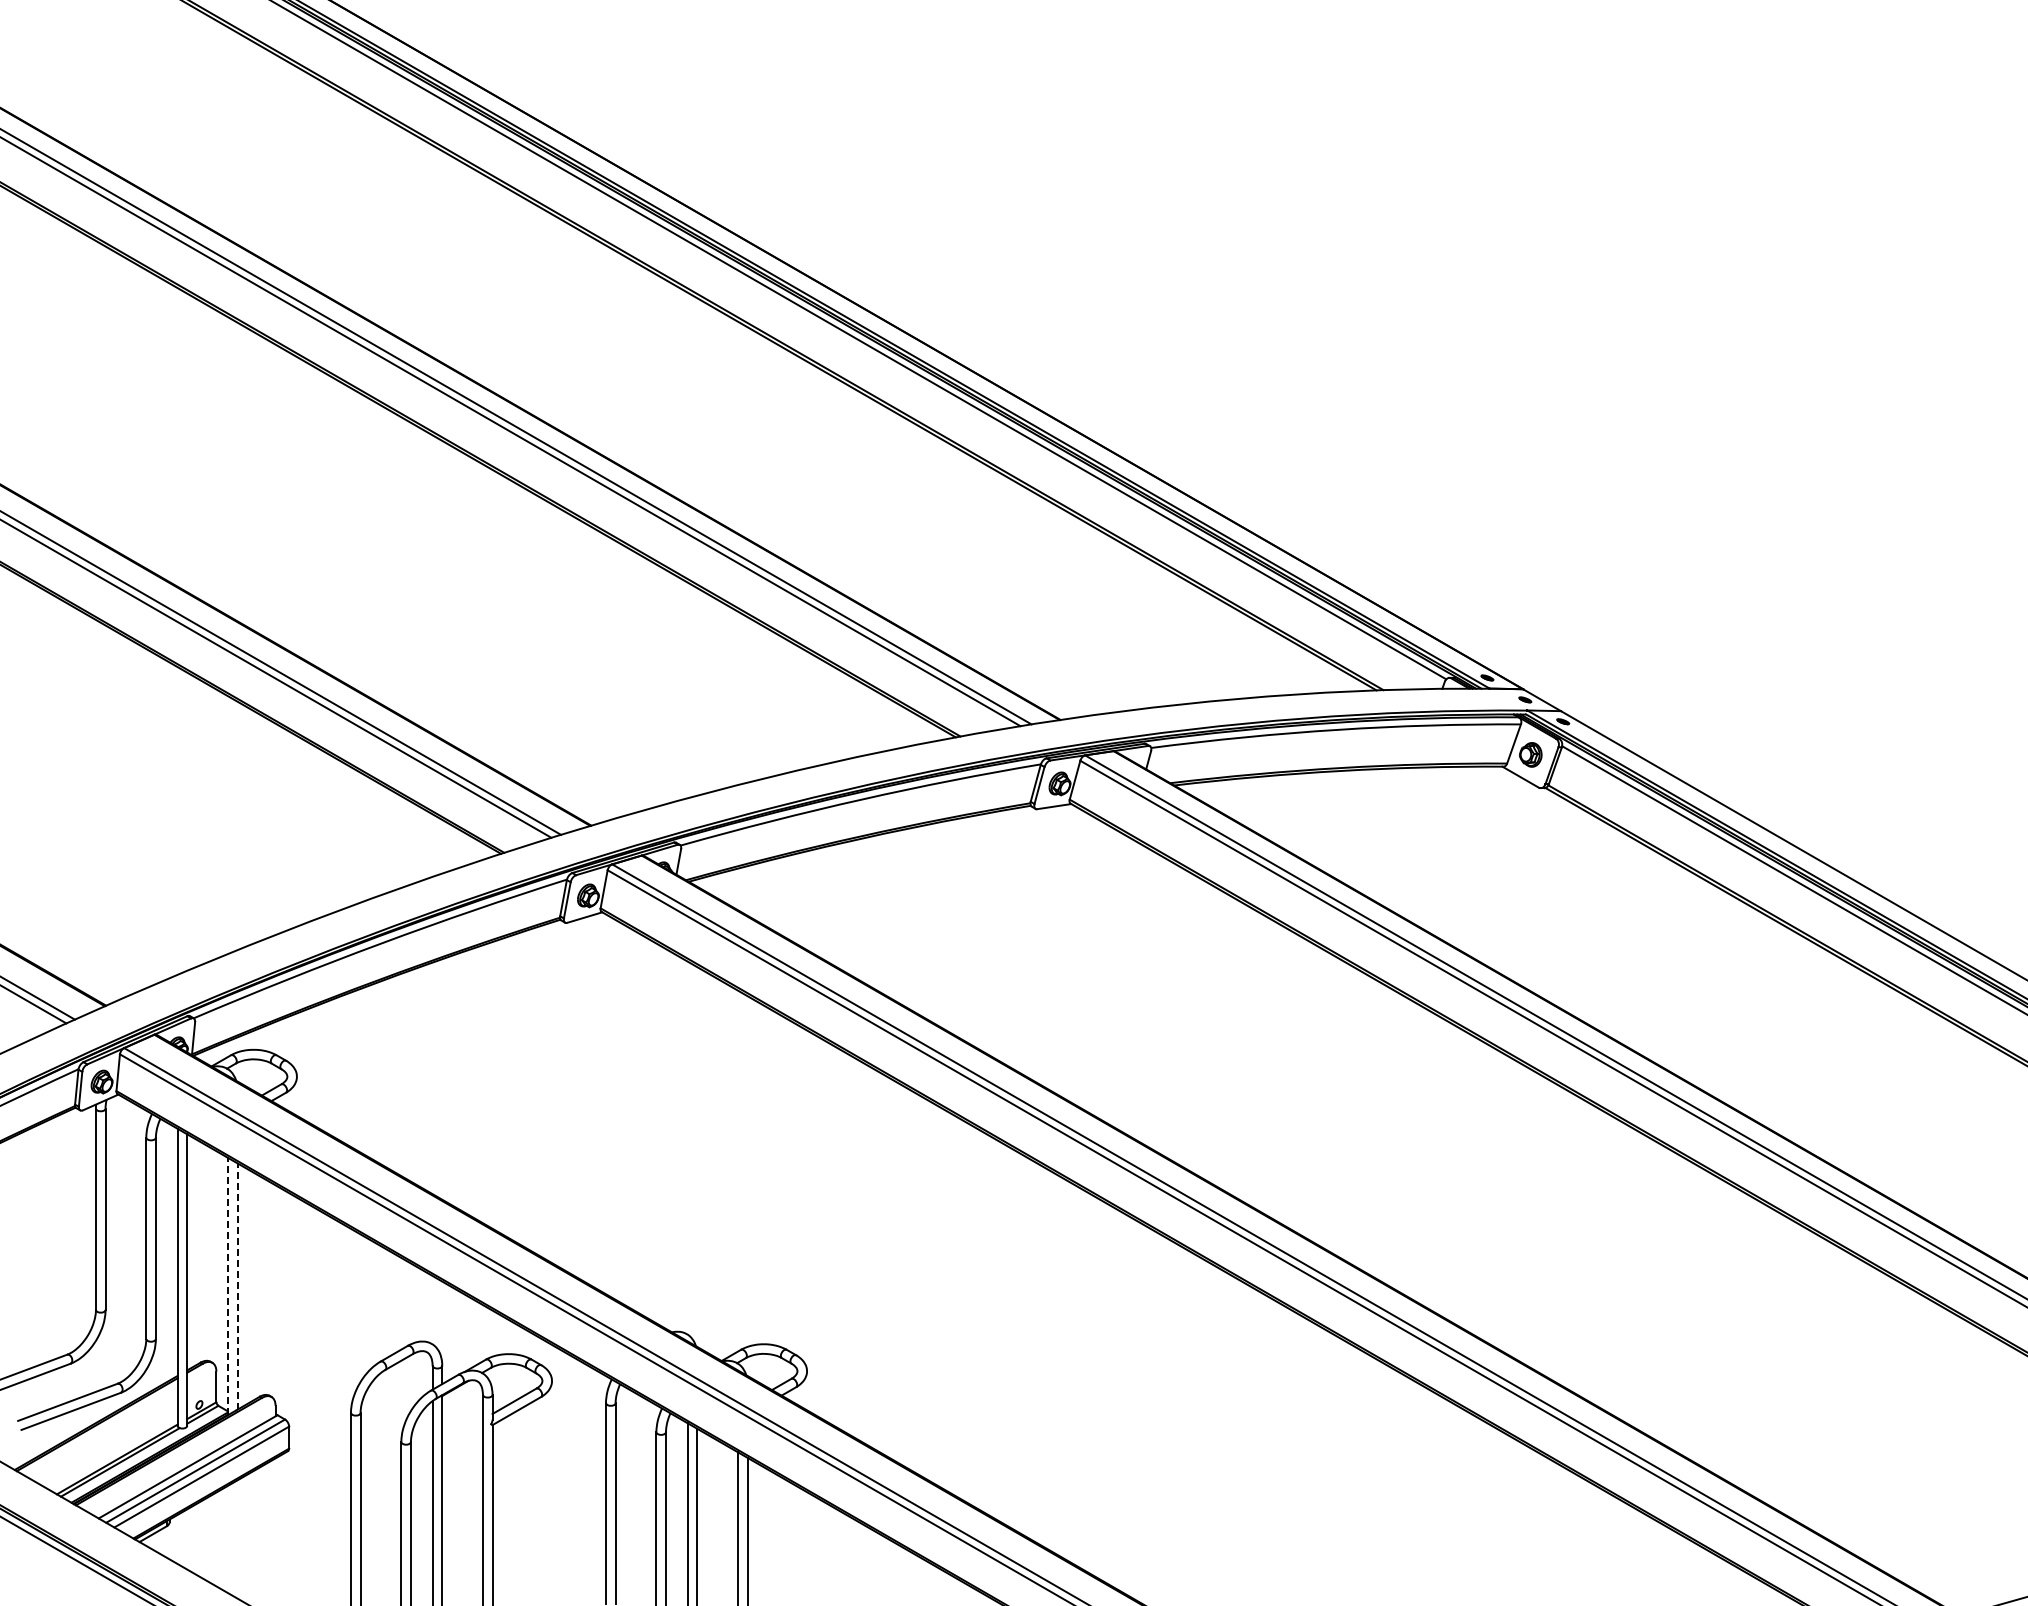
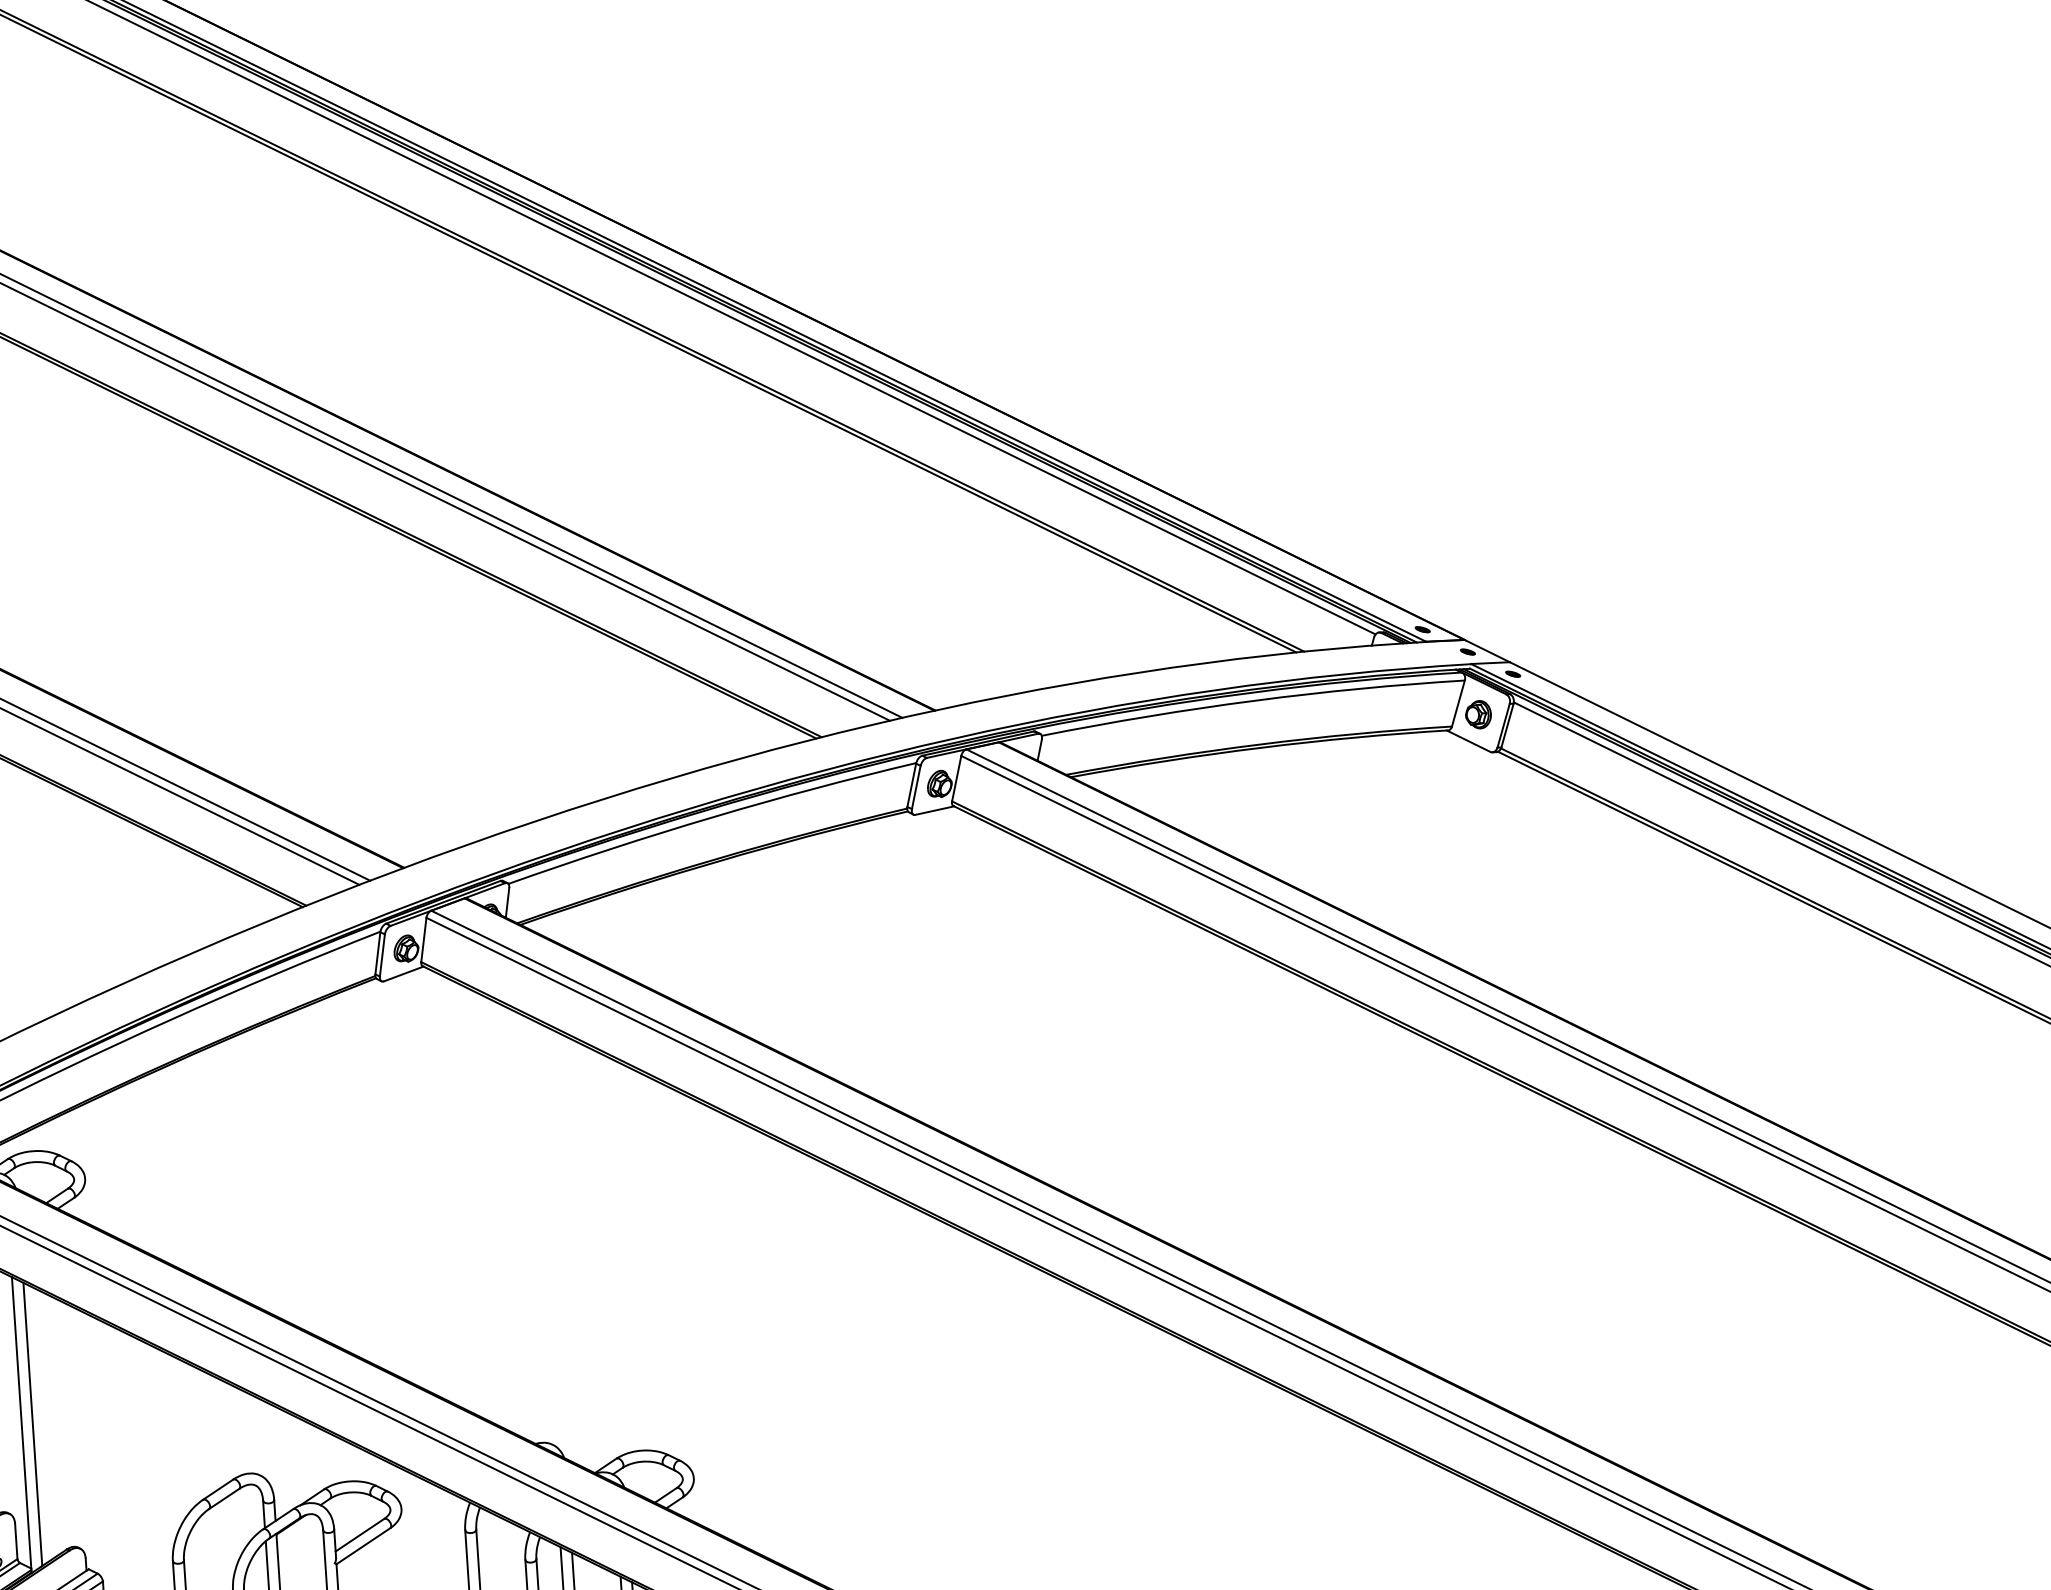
line: (237, 1285) -> (32, 1423), dashed -> solid
line: (227, 1286) -> (21, 1425), dashed -> solid

